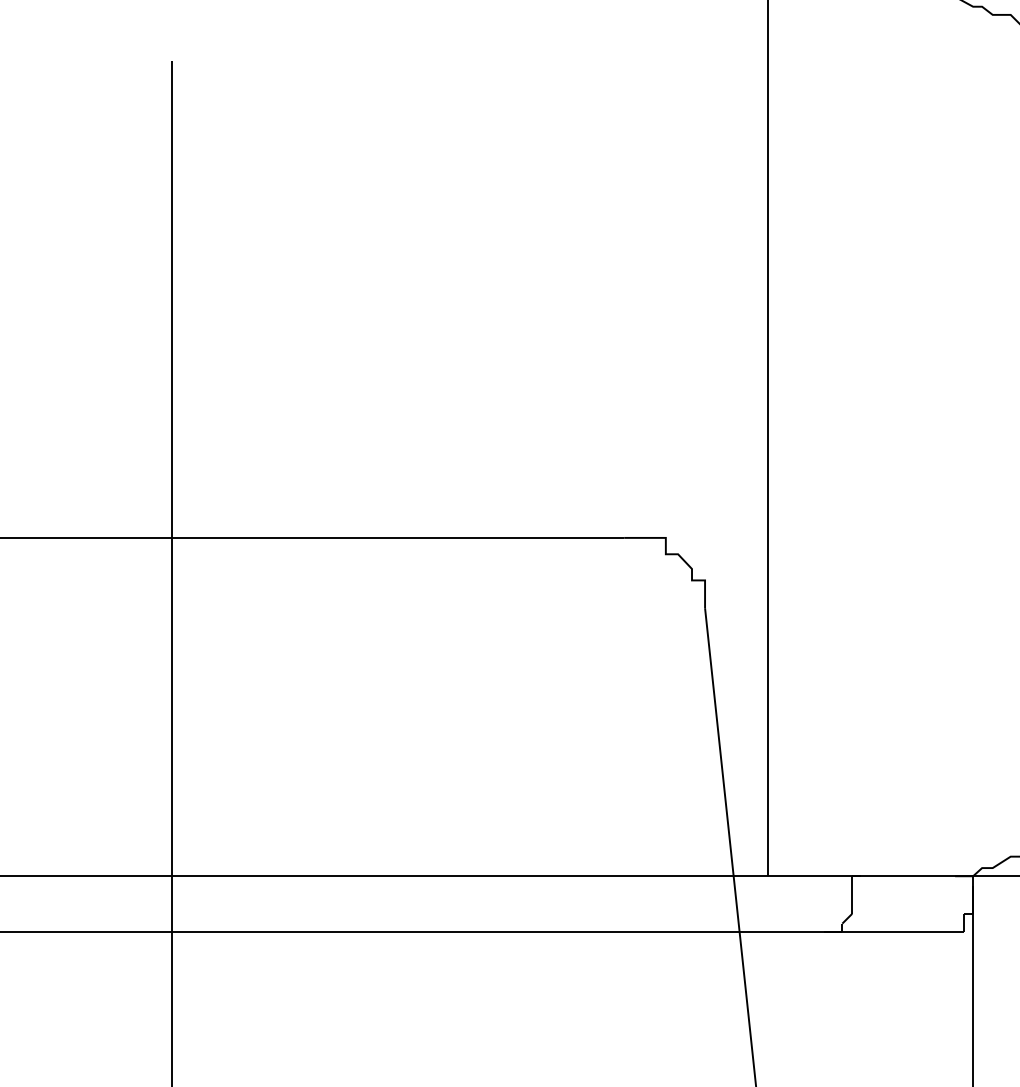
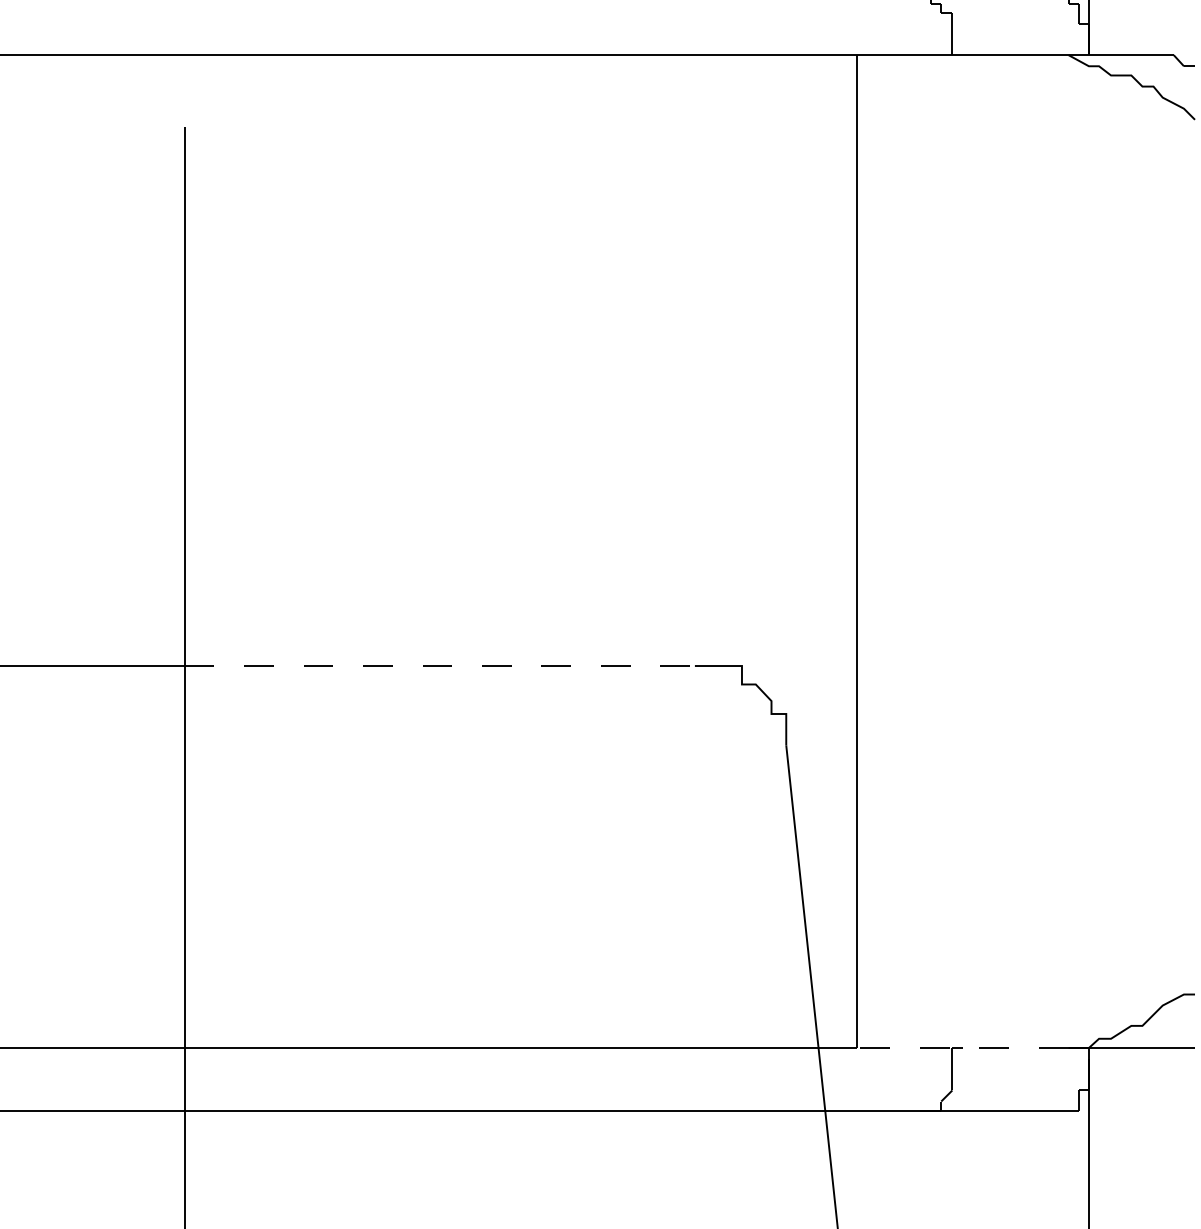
line: (398, 538) -> (440, 666), solid -> dashed
line: (861, 876) -> (962, 1048), solid -> dashed

